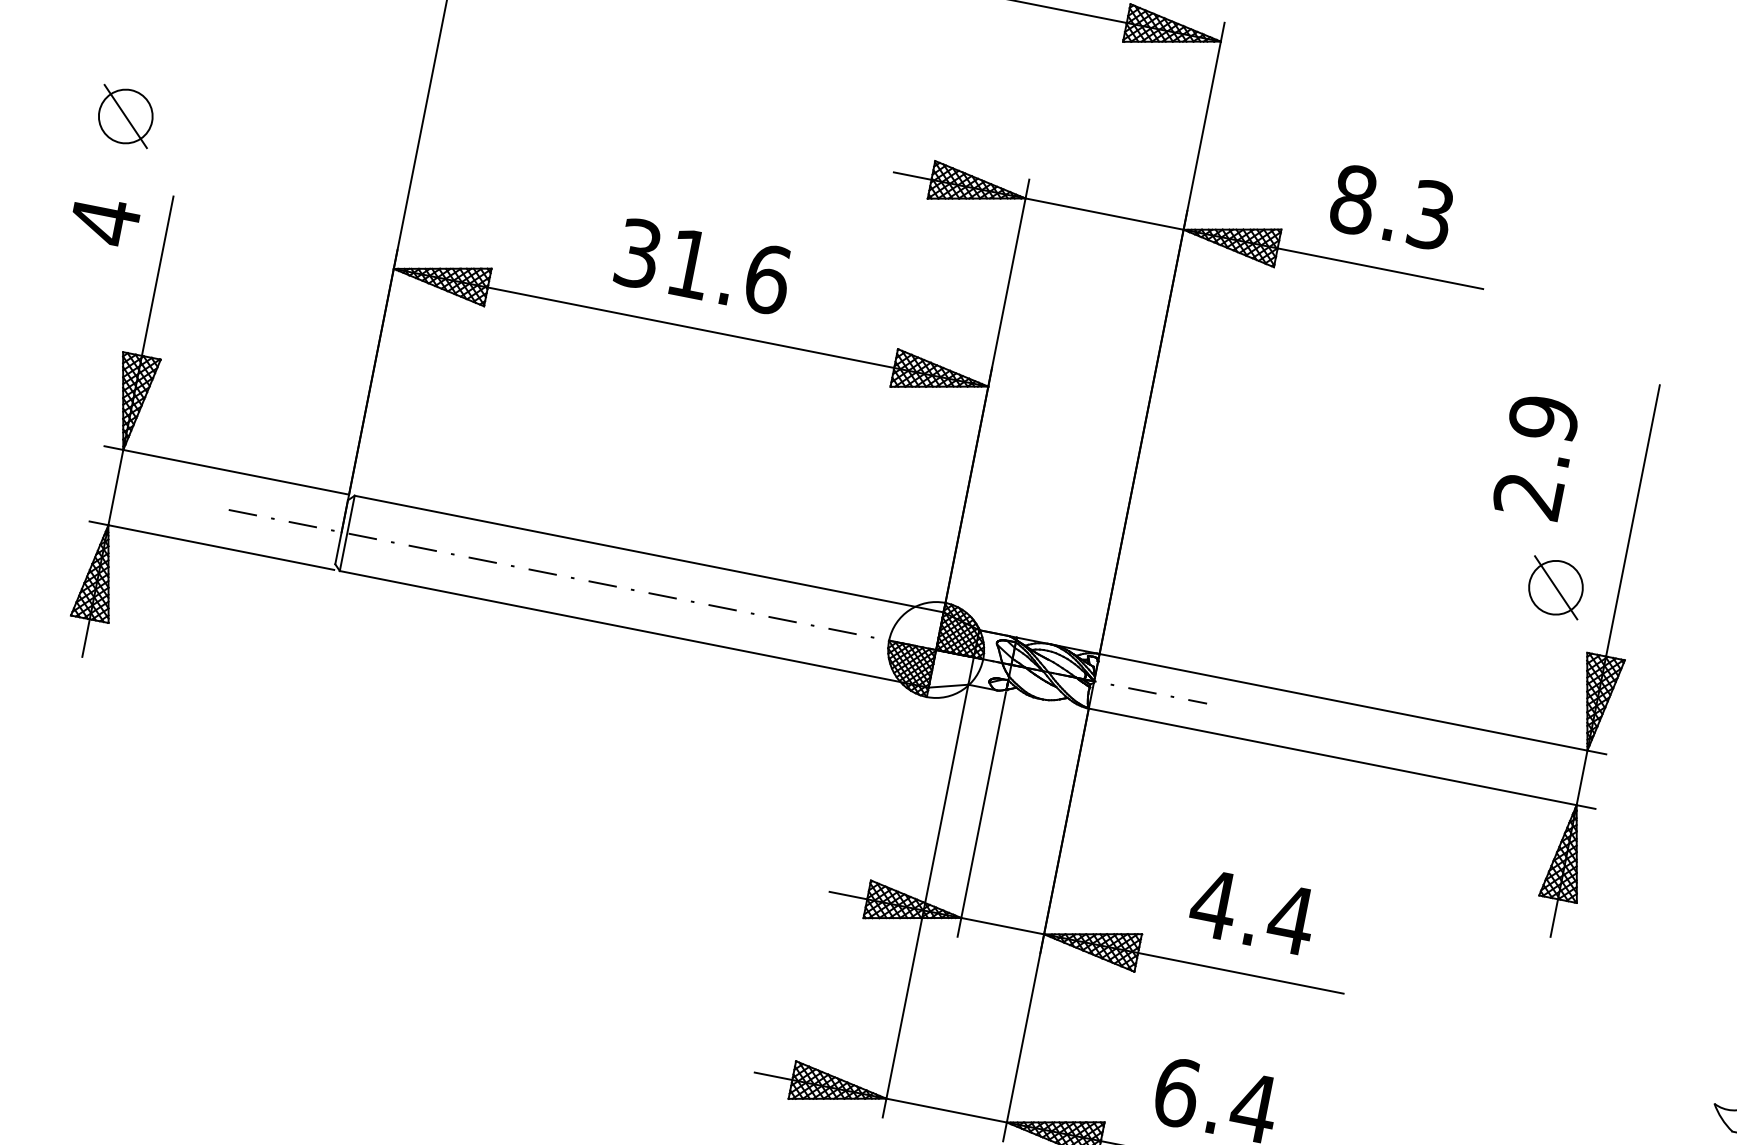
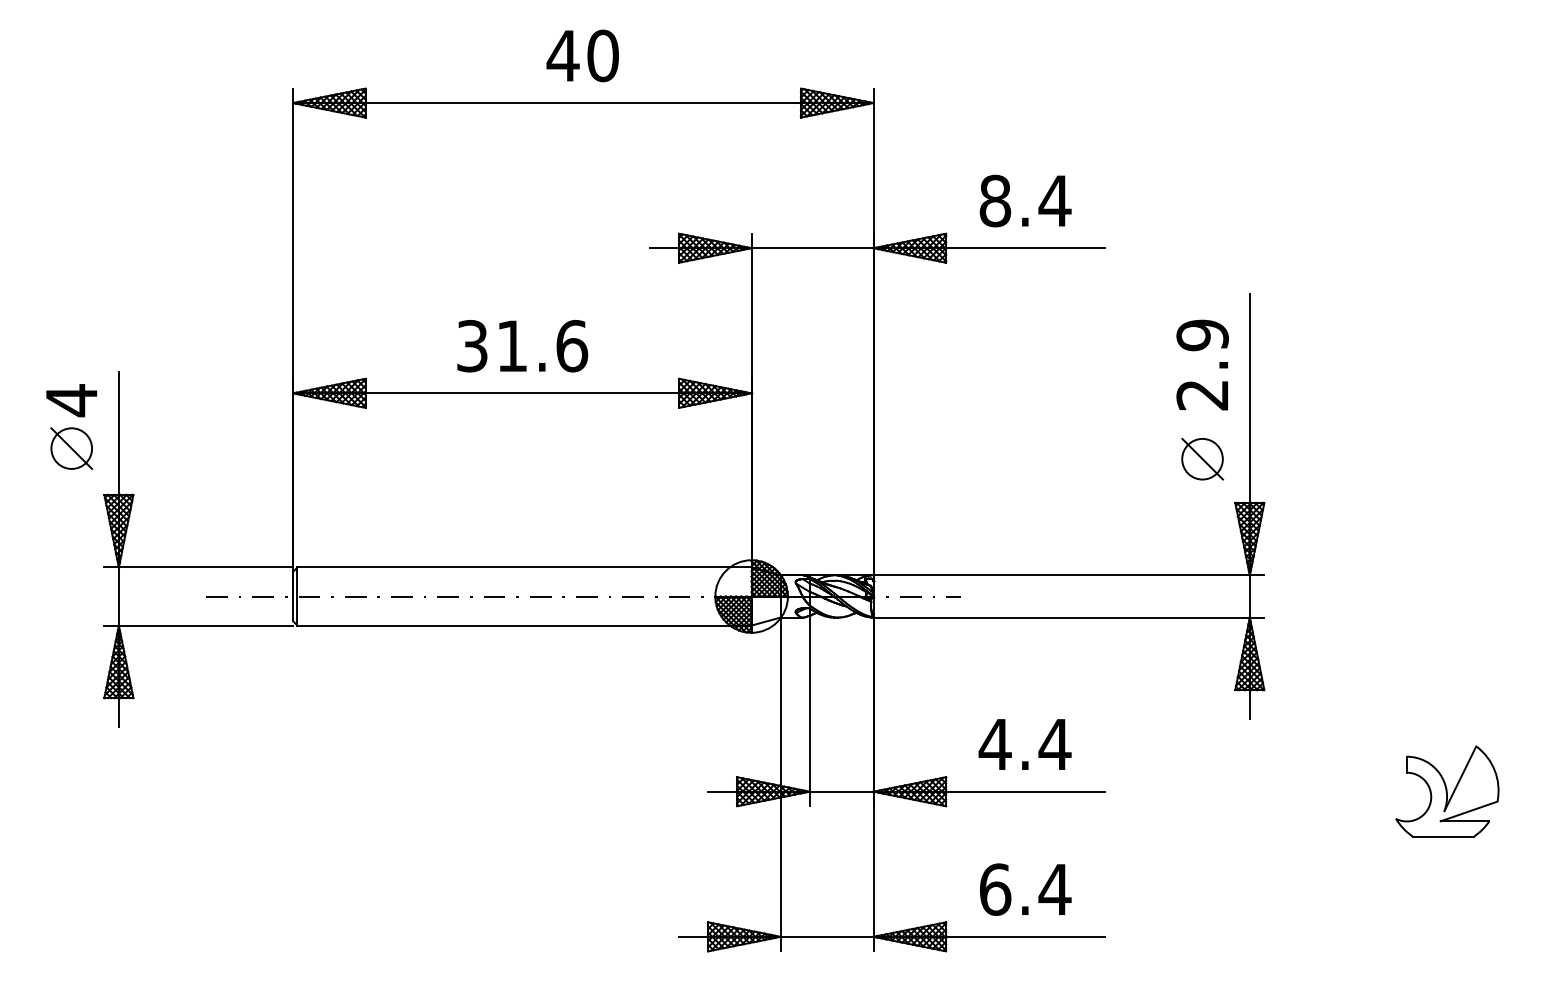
part: (125, 116) -> (71, 448), moved
text: (1430, 214) -> (1054, 200), 8.3 -> 8.4
text: (1536, 456) -> (1202, 364), moved

